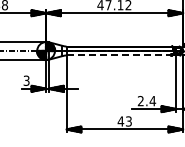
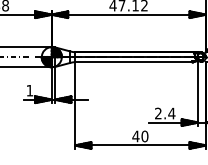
line: (119, 55) -> (134, 62), dashed -> solid
text: (26, 80) -> (29, 90), 3 -> 1
text: (128, 121) -> (144, 136), 43 -> 40

